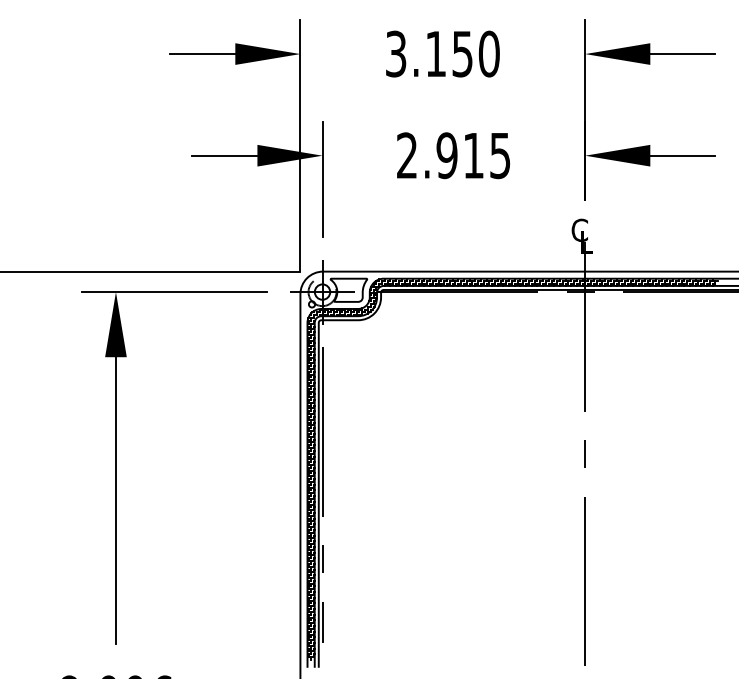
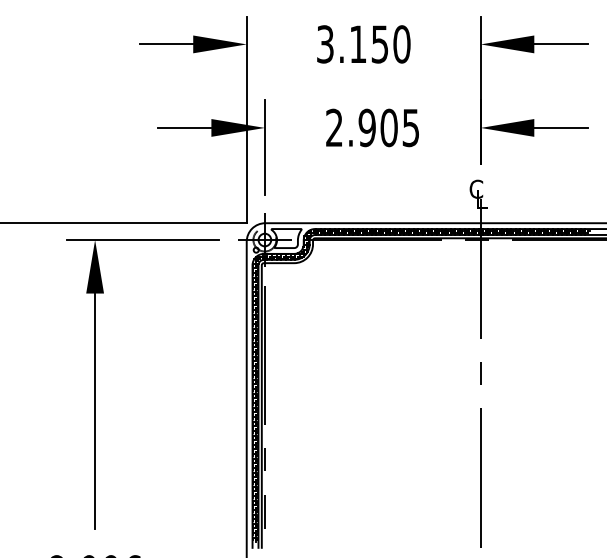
text: (473, 155) -> (388, 127), 2.915 -> 2.905

